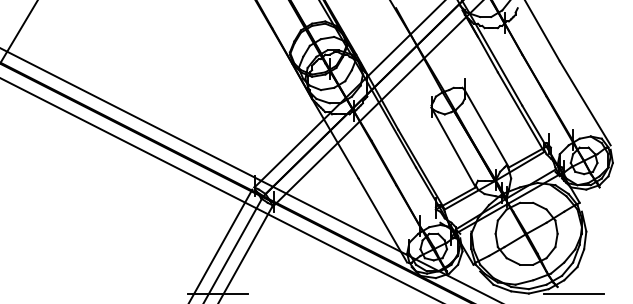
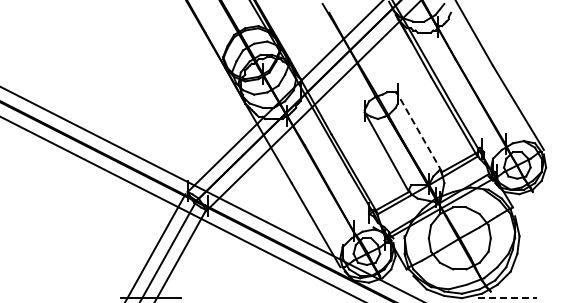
line: (486, 128) -> (419, 133), solid -> dashed
line: (574, 293) -> (507, 298), solid -> dashed

